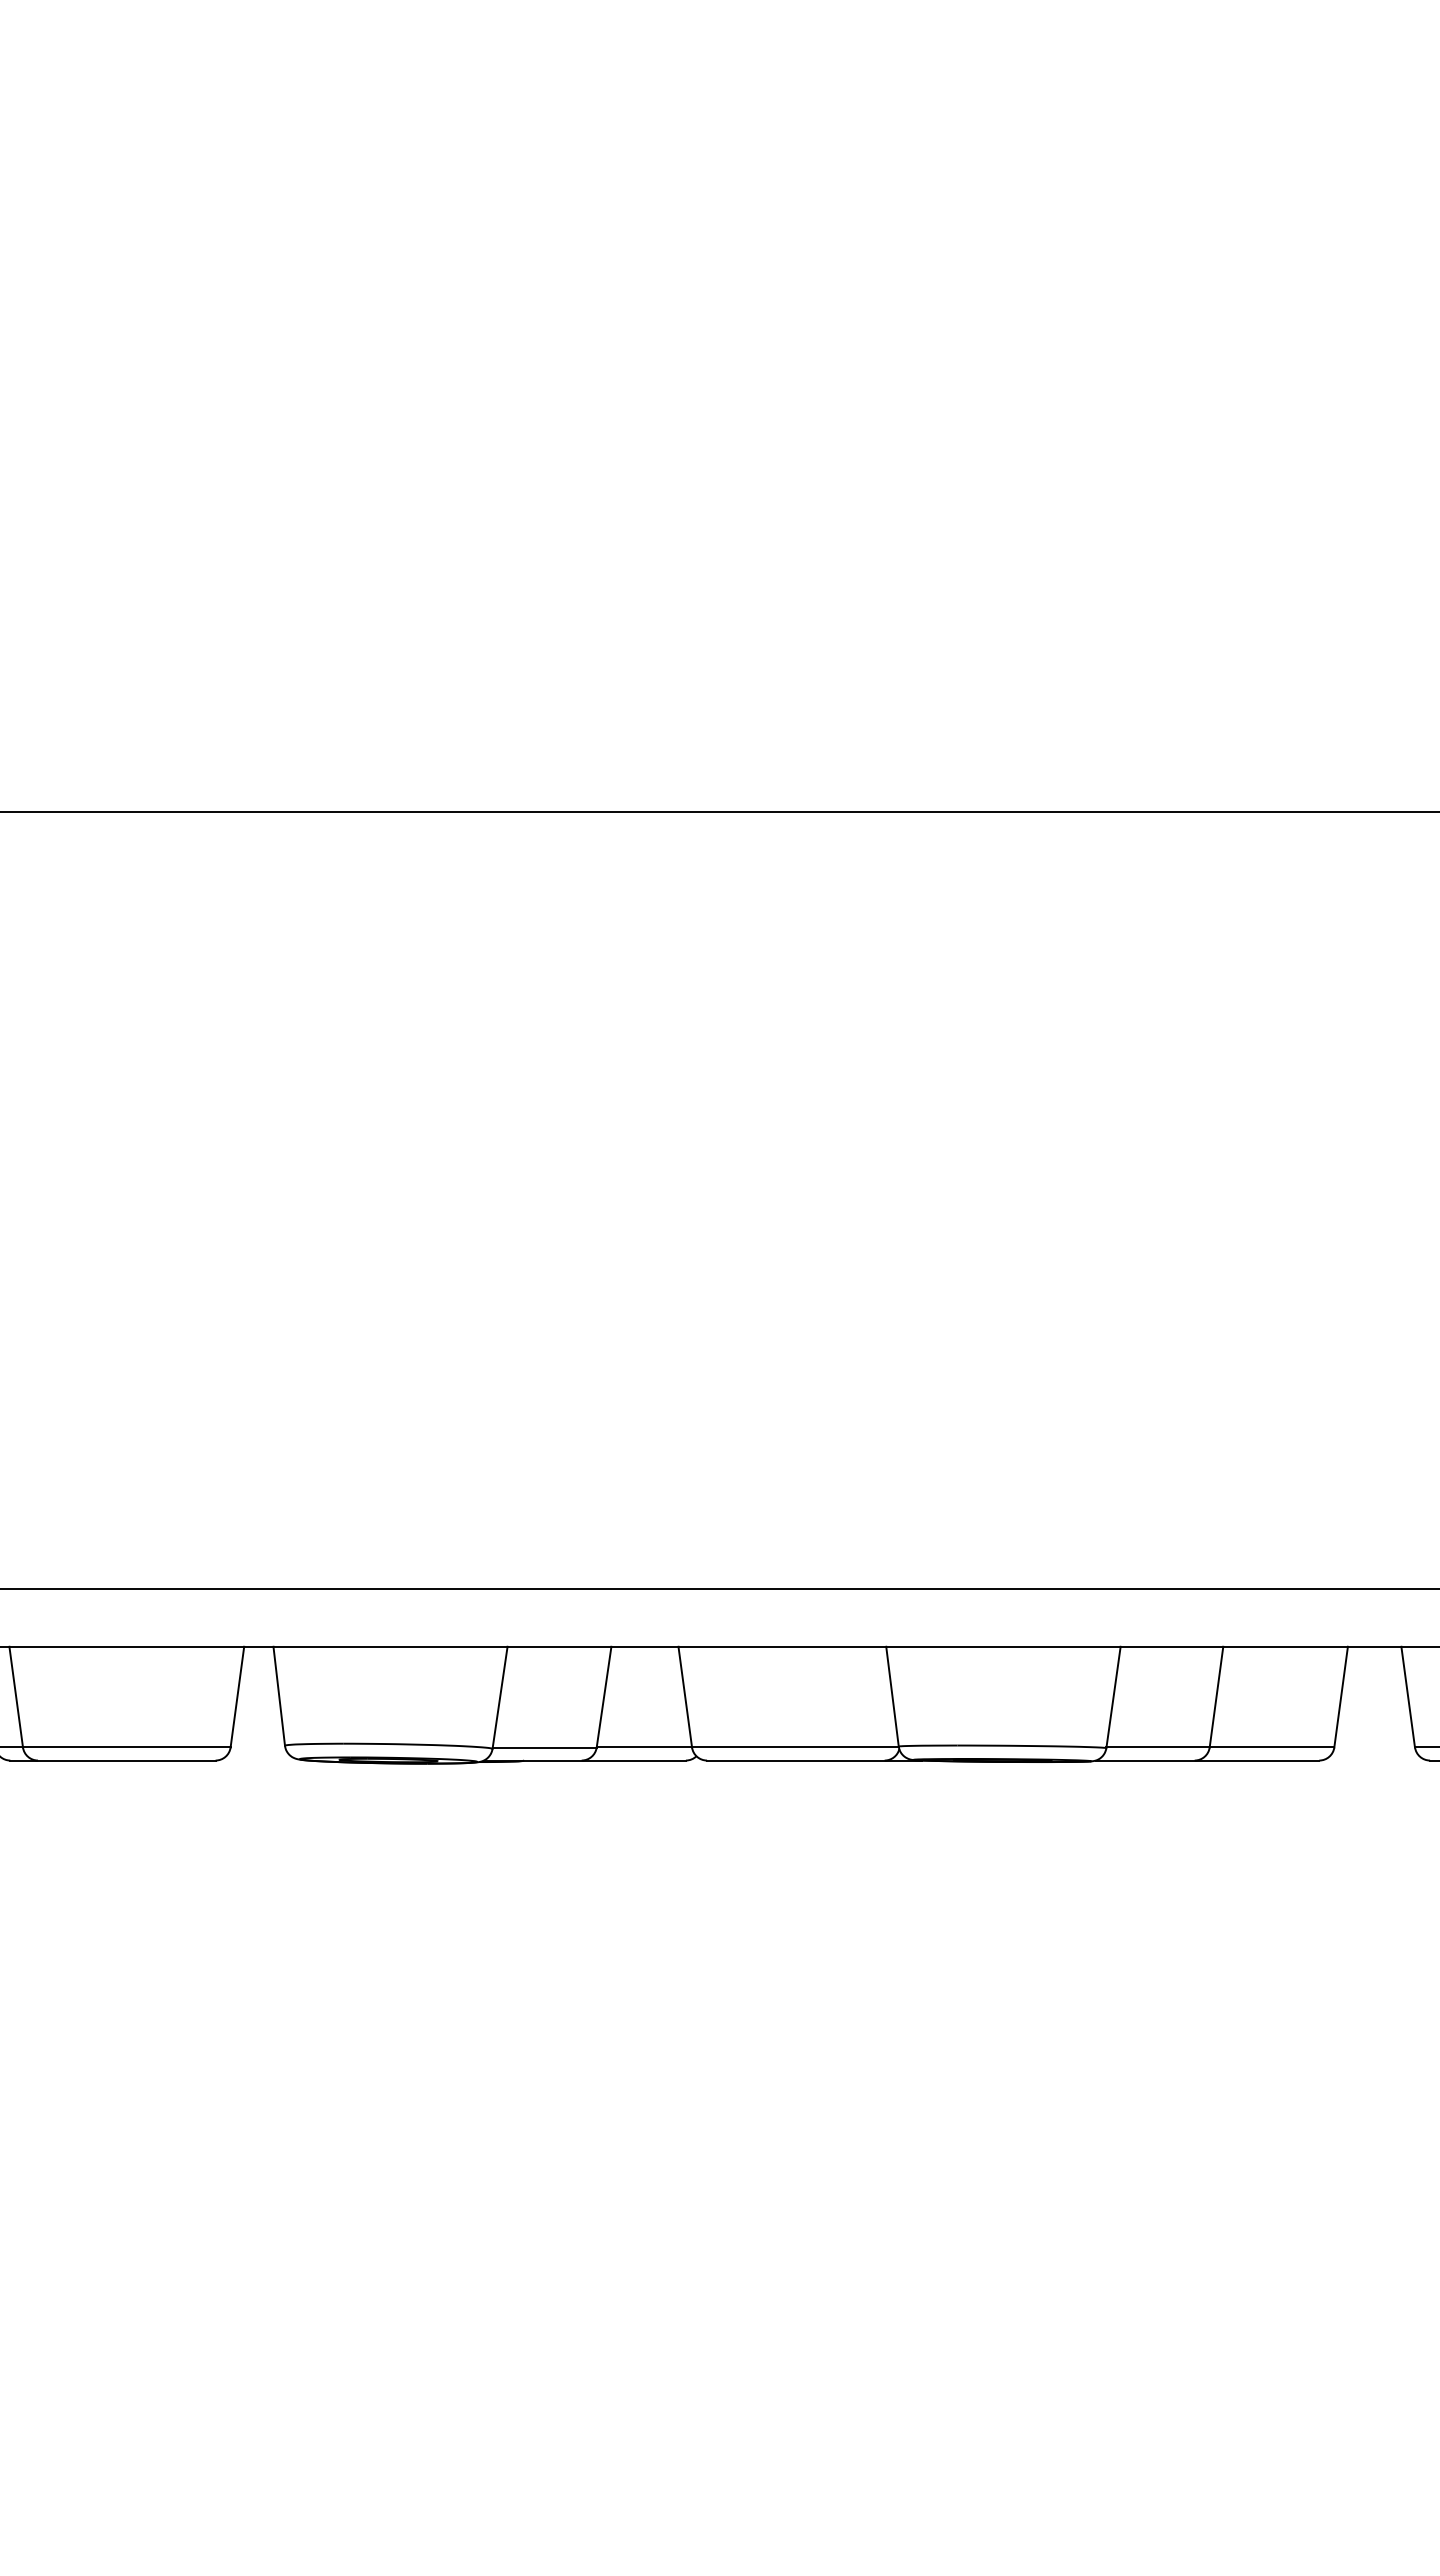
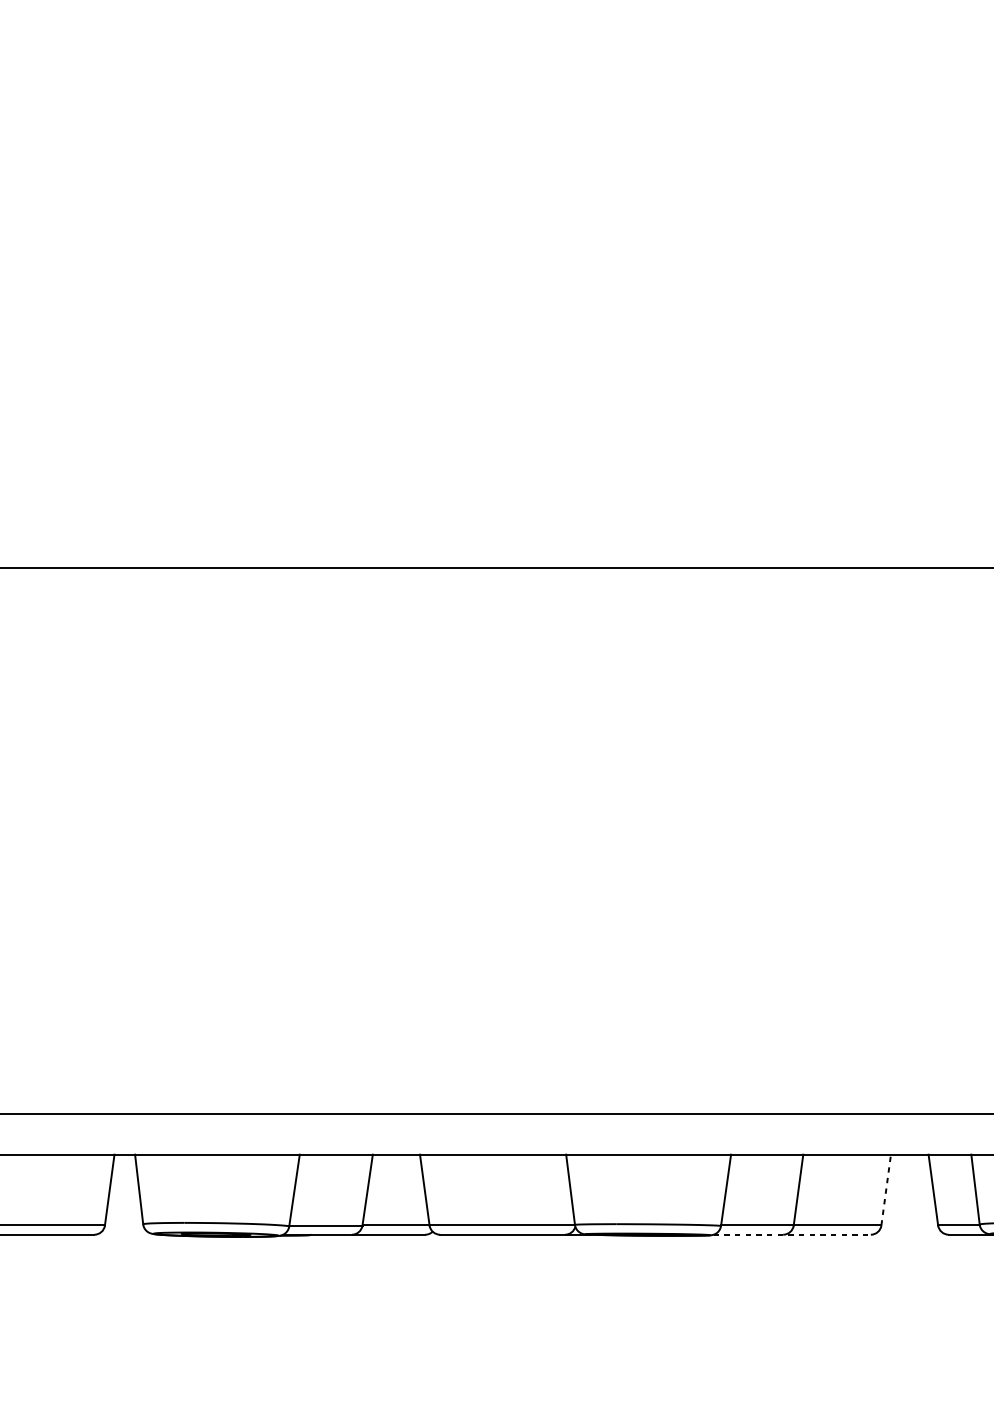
line: (1341, 1697) -> (886, 1190), solid -> dashed
line: (1207, 1760) -> (792, 1234), solid -> dashed

